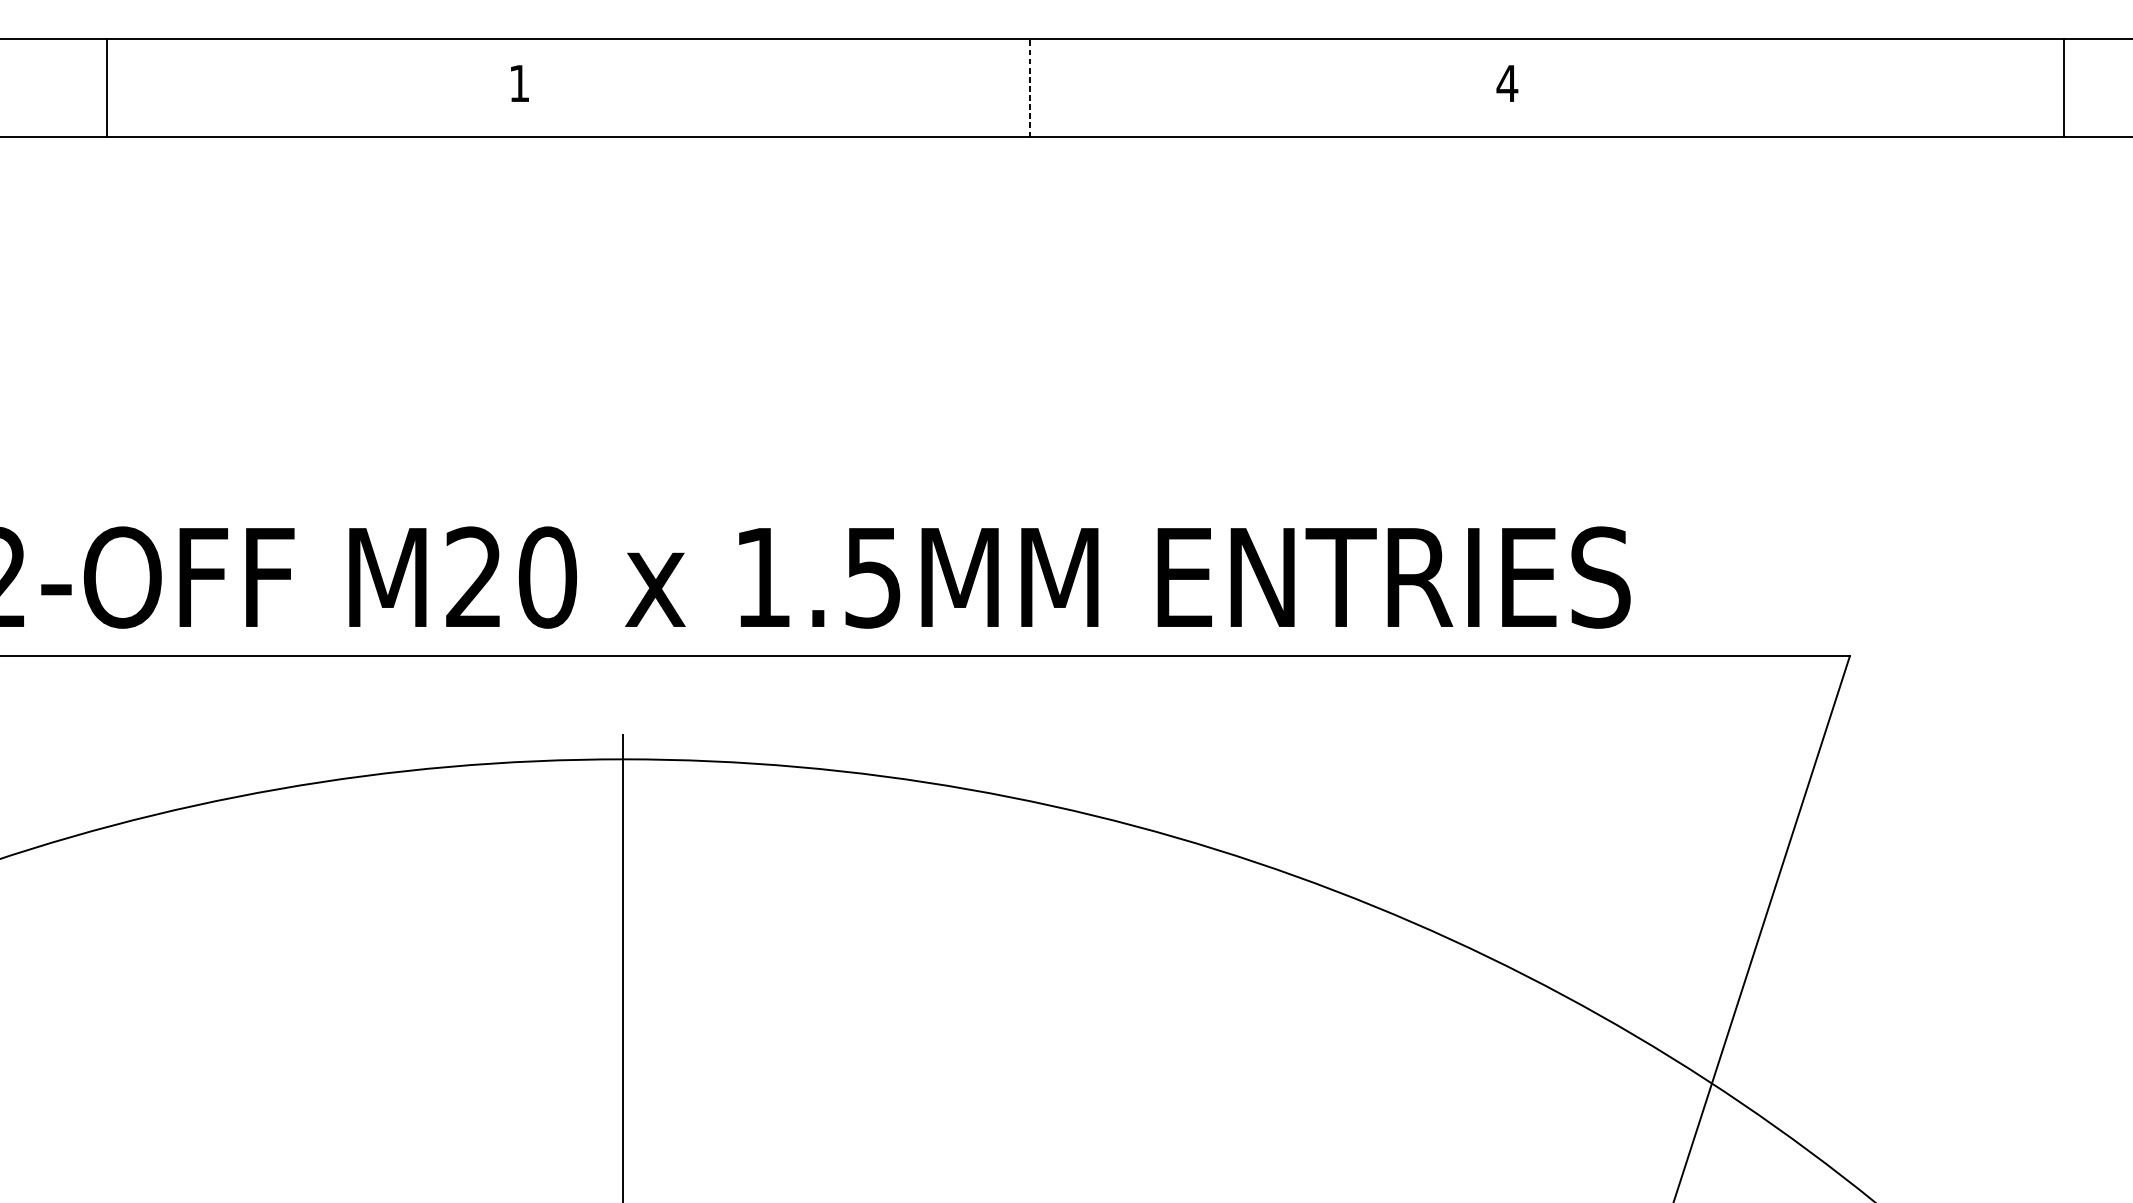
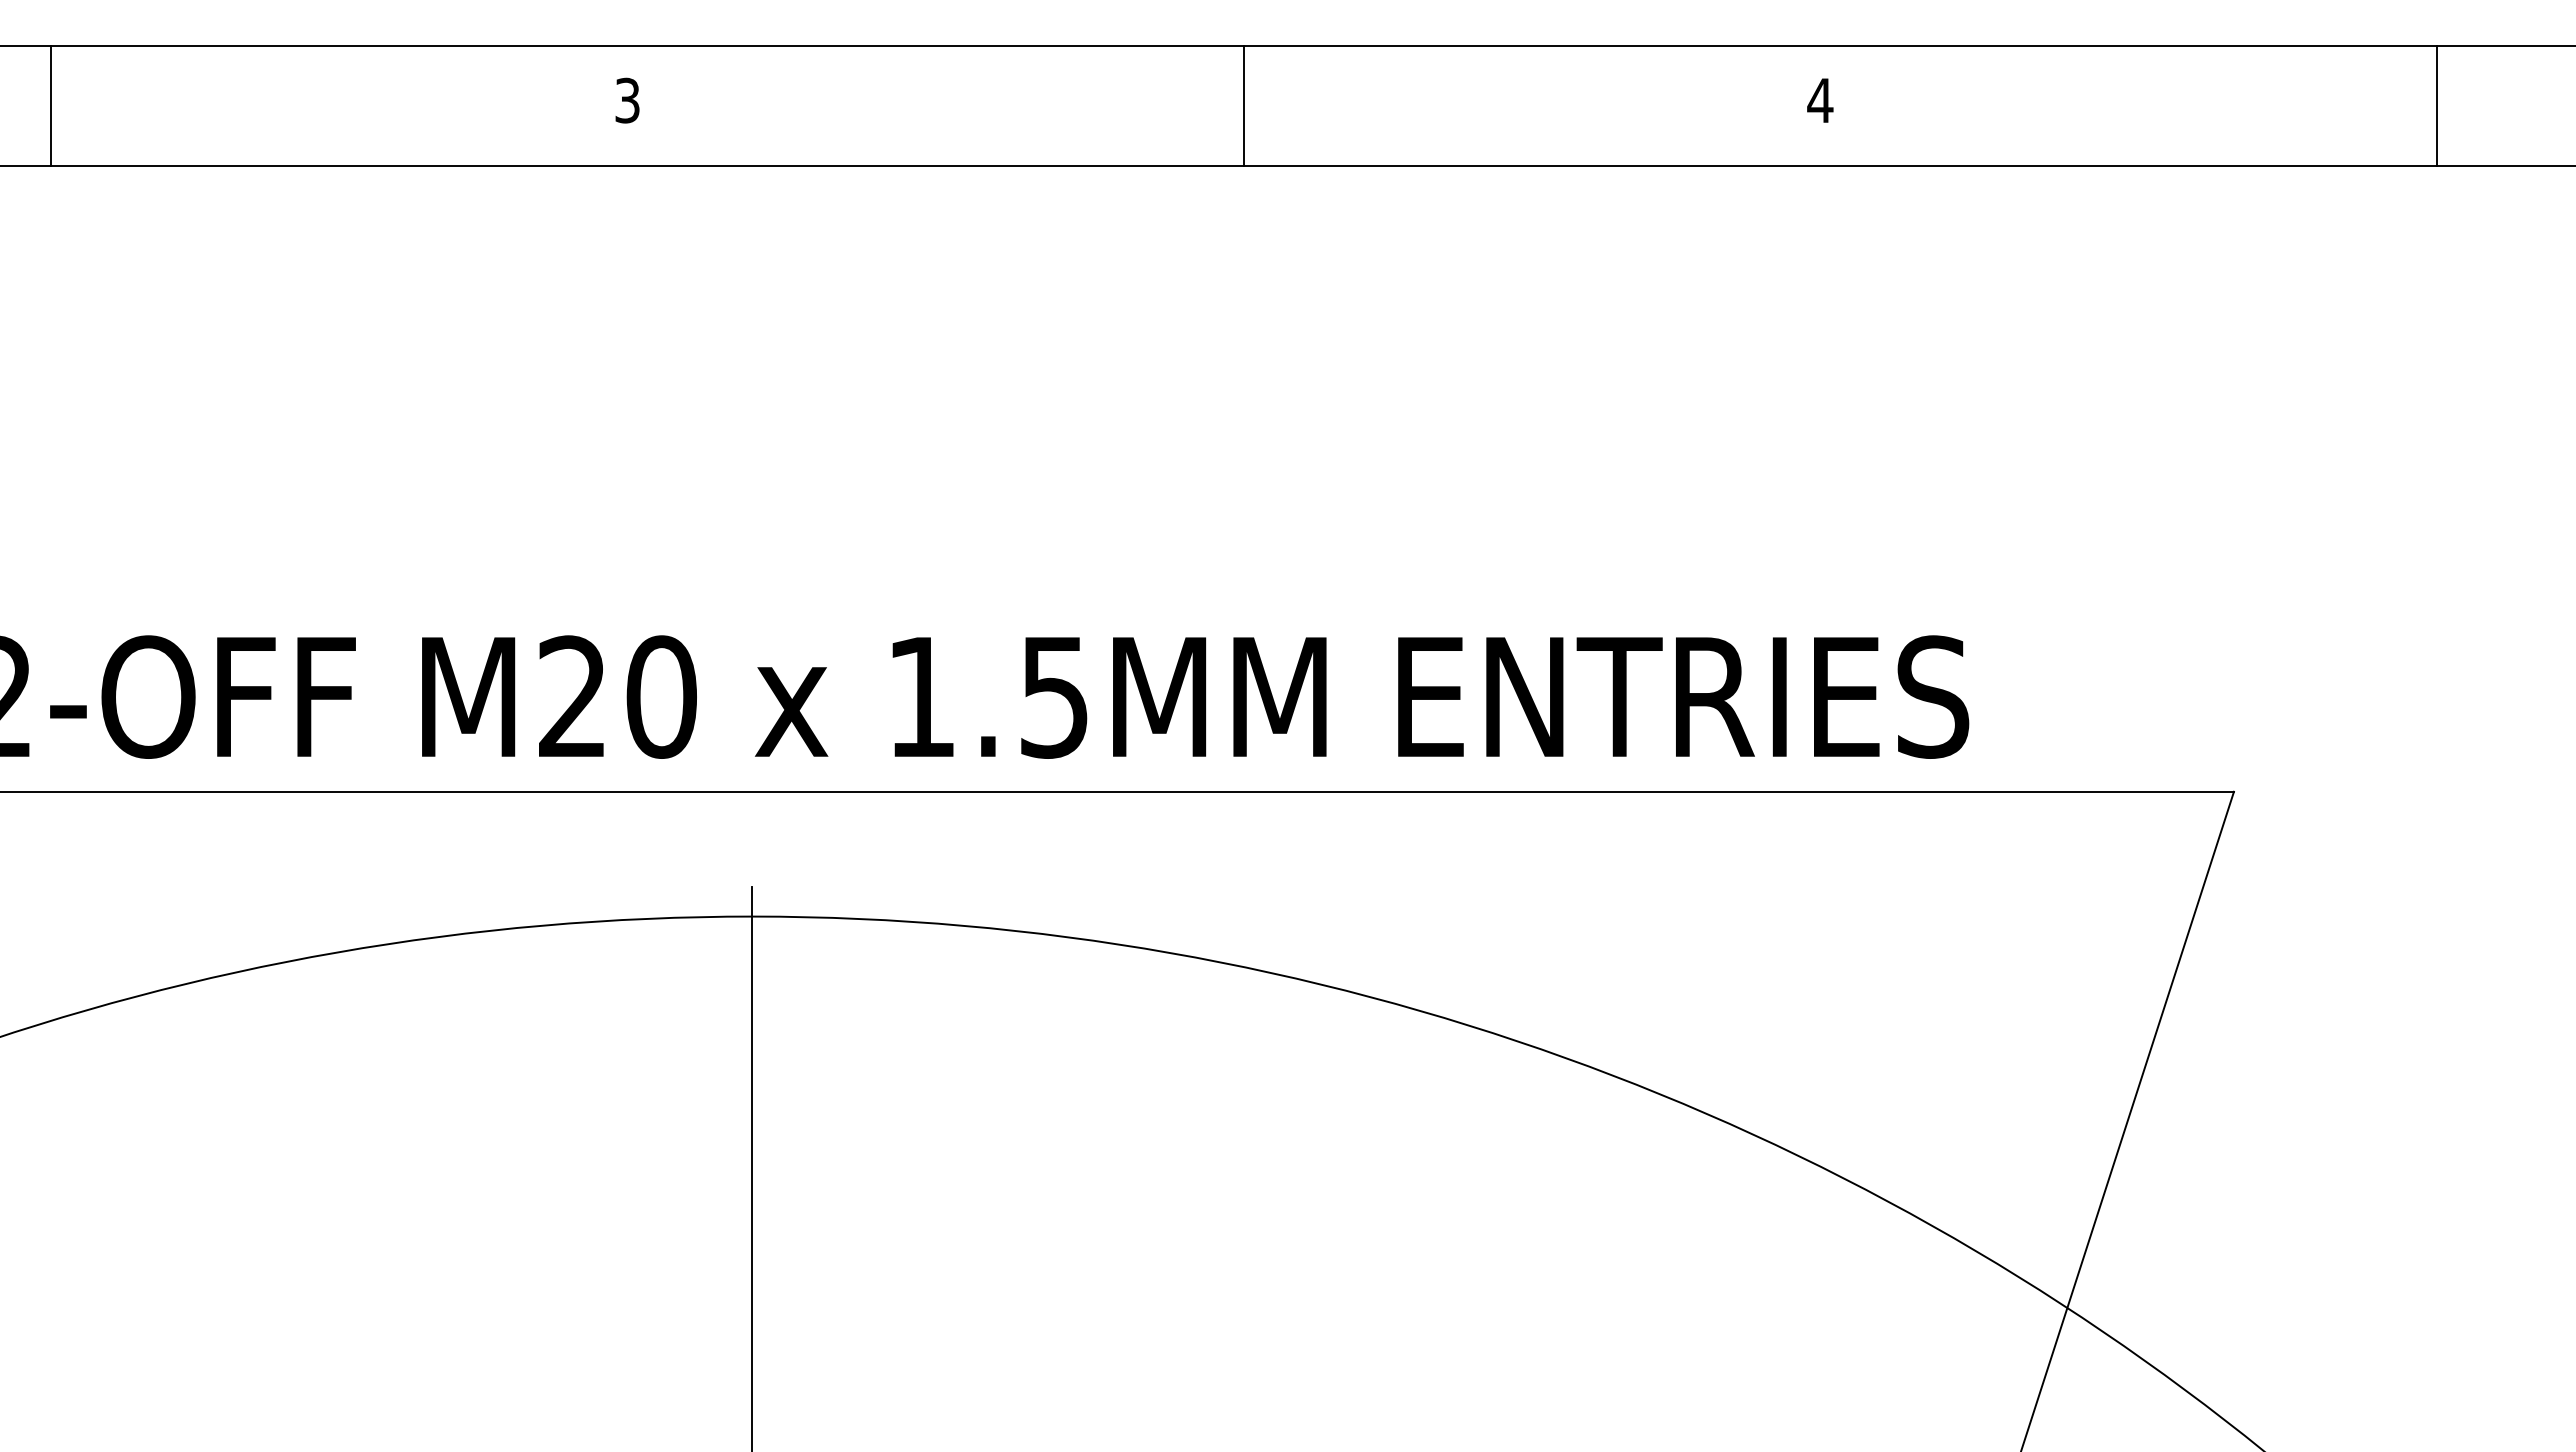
text: (519, 83) -> (627, 100), 1 -> 3
line: (107, 87) -> (51, 105), moved
line: (1029, 87) -> (1243, 105), dashed -> solid
line: (2064, 87) -> (2436, 105), moved

